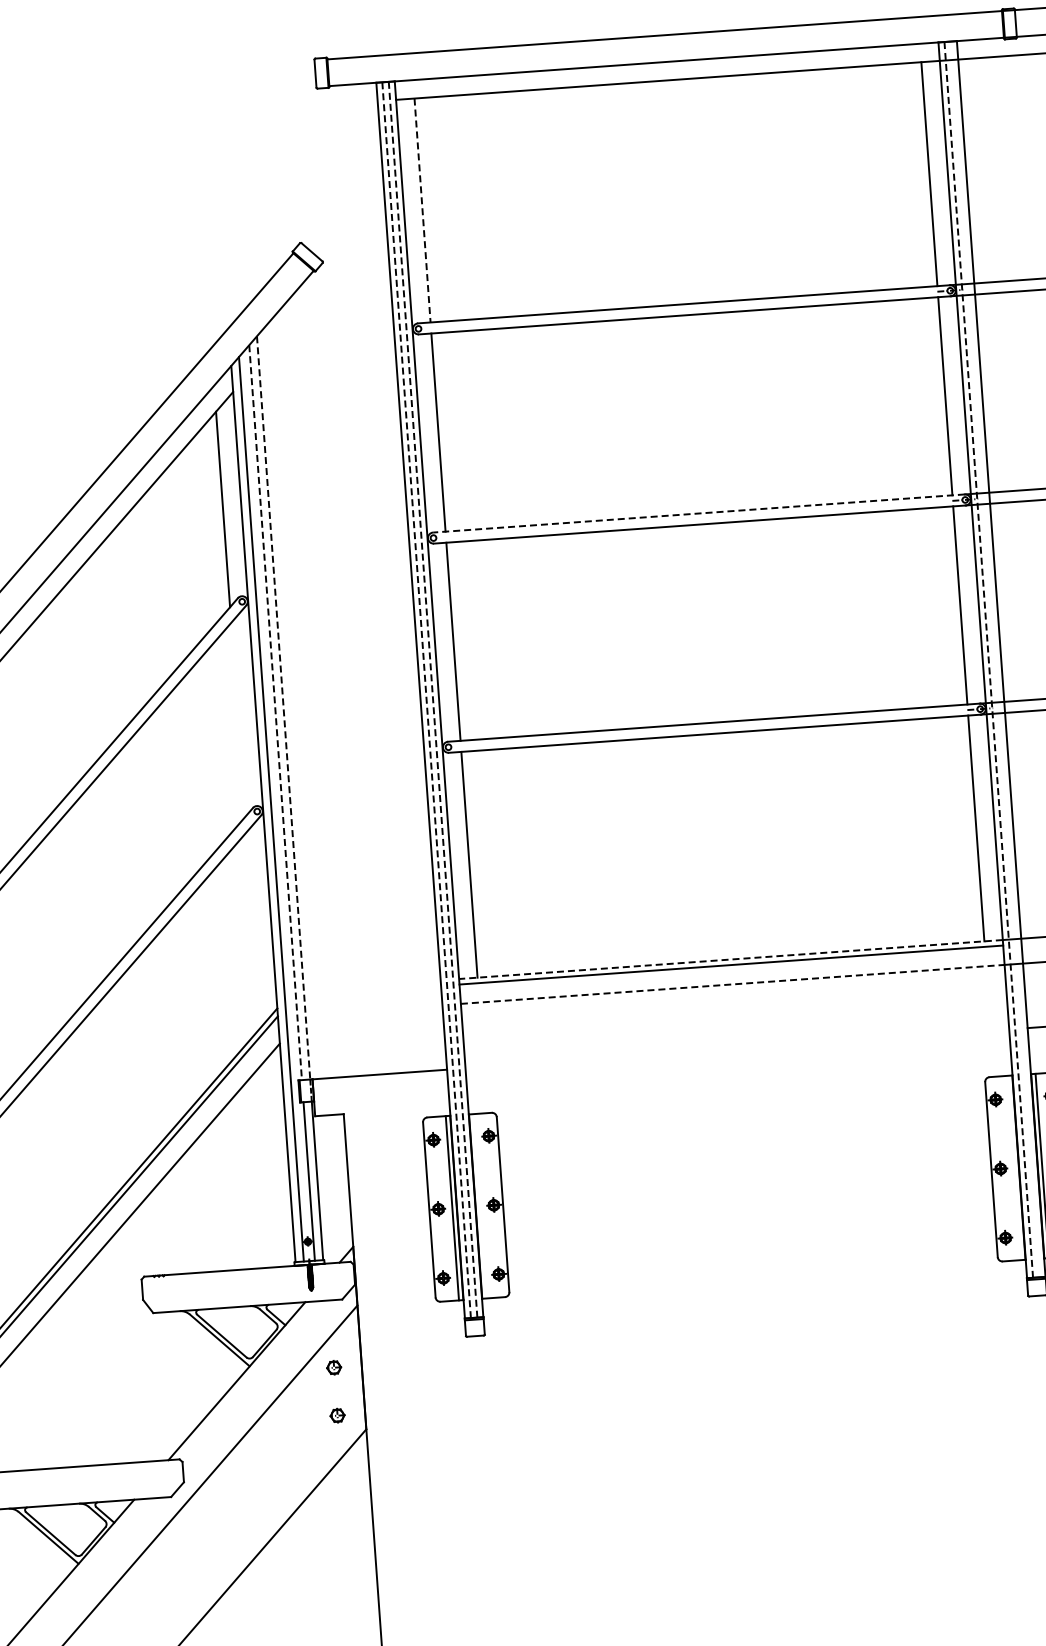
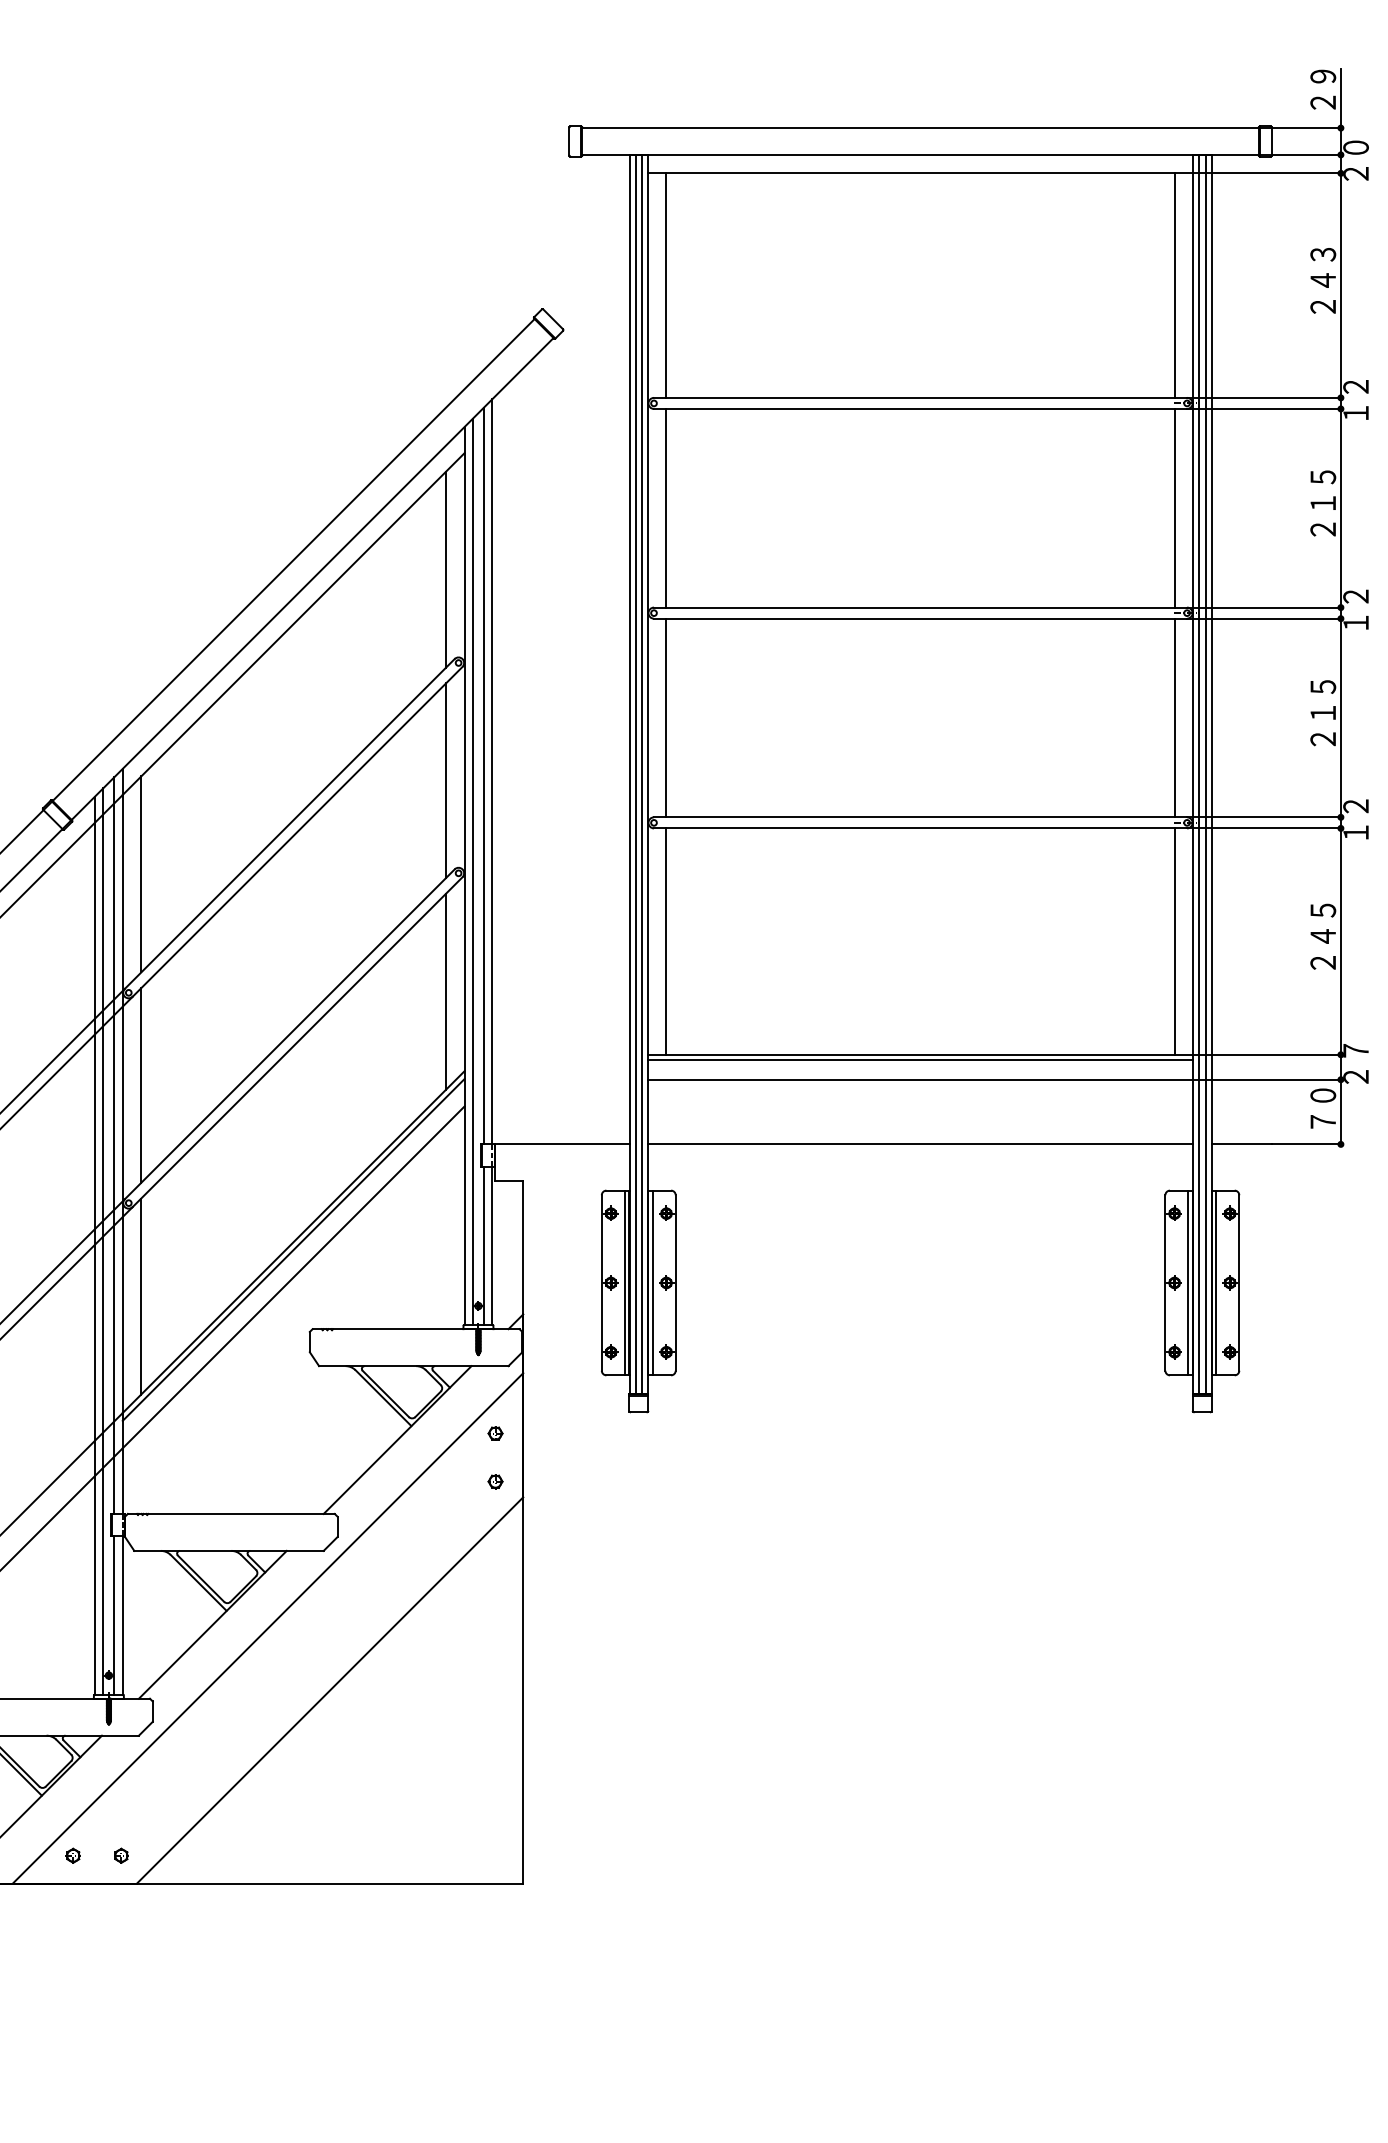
line: (422, 211) -> (666, 286), dashed -> solid
line: (698, 513) -> (920, 607), dashed -> solid
line: (995, 658) -> (1205, 773), added
line: (989, 660) -> (1199, 774), dashed -> solid
line: (433, 699) -> (642, 774), dashed -> solid
line: (426, 700) -> (635, 774), dashed -> solid
line: (283, 707) -> (492, 771), dashed -> solid
line: (276, 713) -> (484, 776), dashed -> solid
line: (238, 719) -> (446, 780), added
line: (253, 930) -> (446, 991), added
line: (730, 959) -> (920, 1054), dashed -> solid
line: (732, 984) -> (920, 1079), dashed -> solid
line: (737, 1049) -> (920, 1144), added
line: (1014, 1167) -> (1188, 1282), added
line: (479, 1205) -> (652, 1282), added

